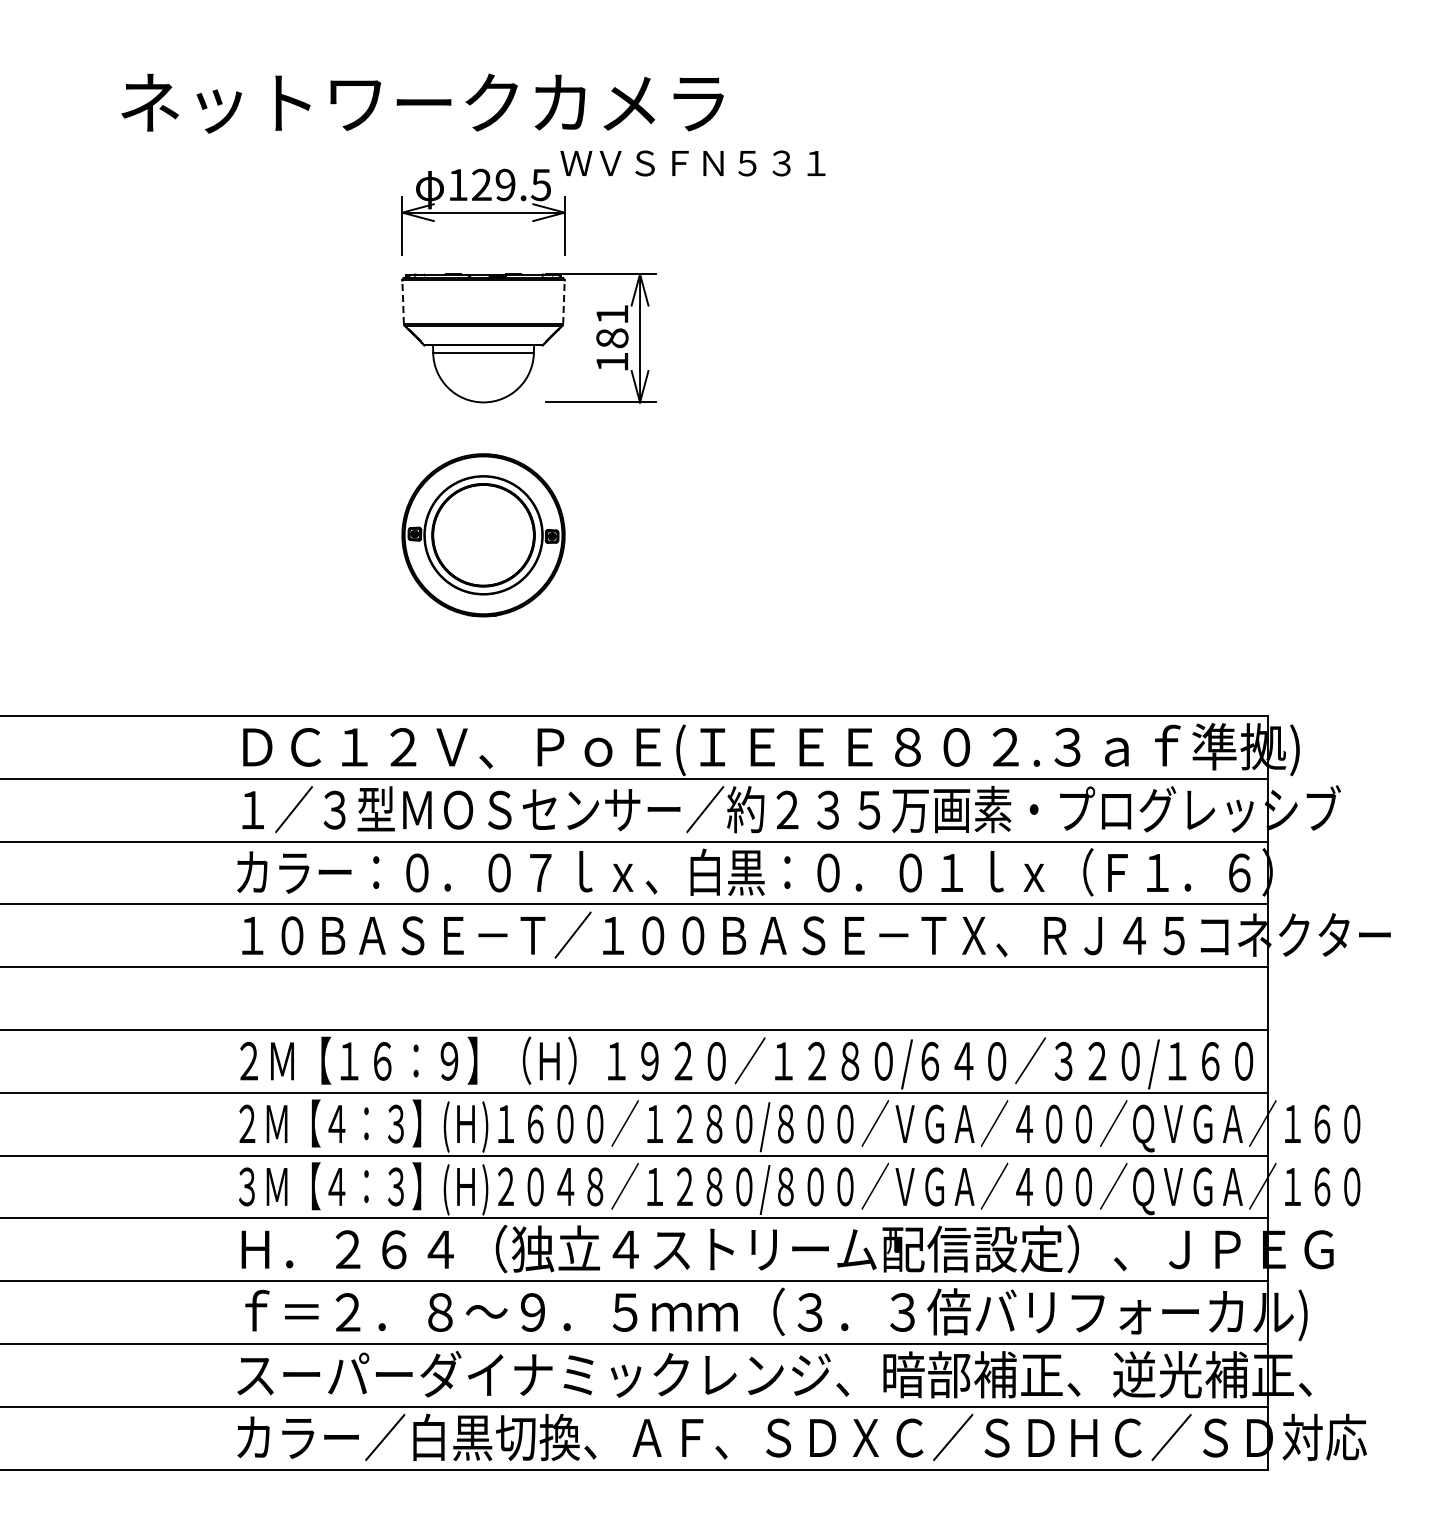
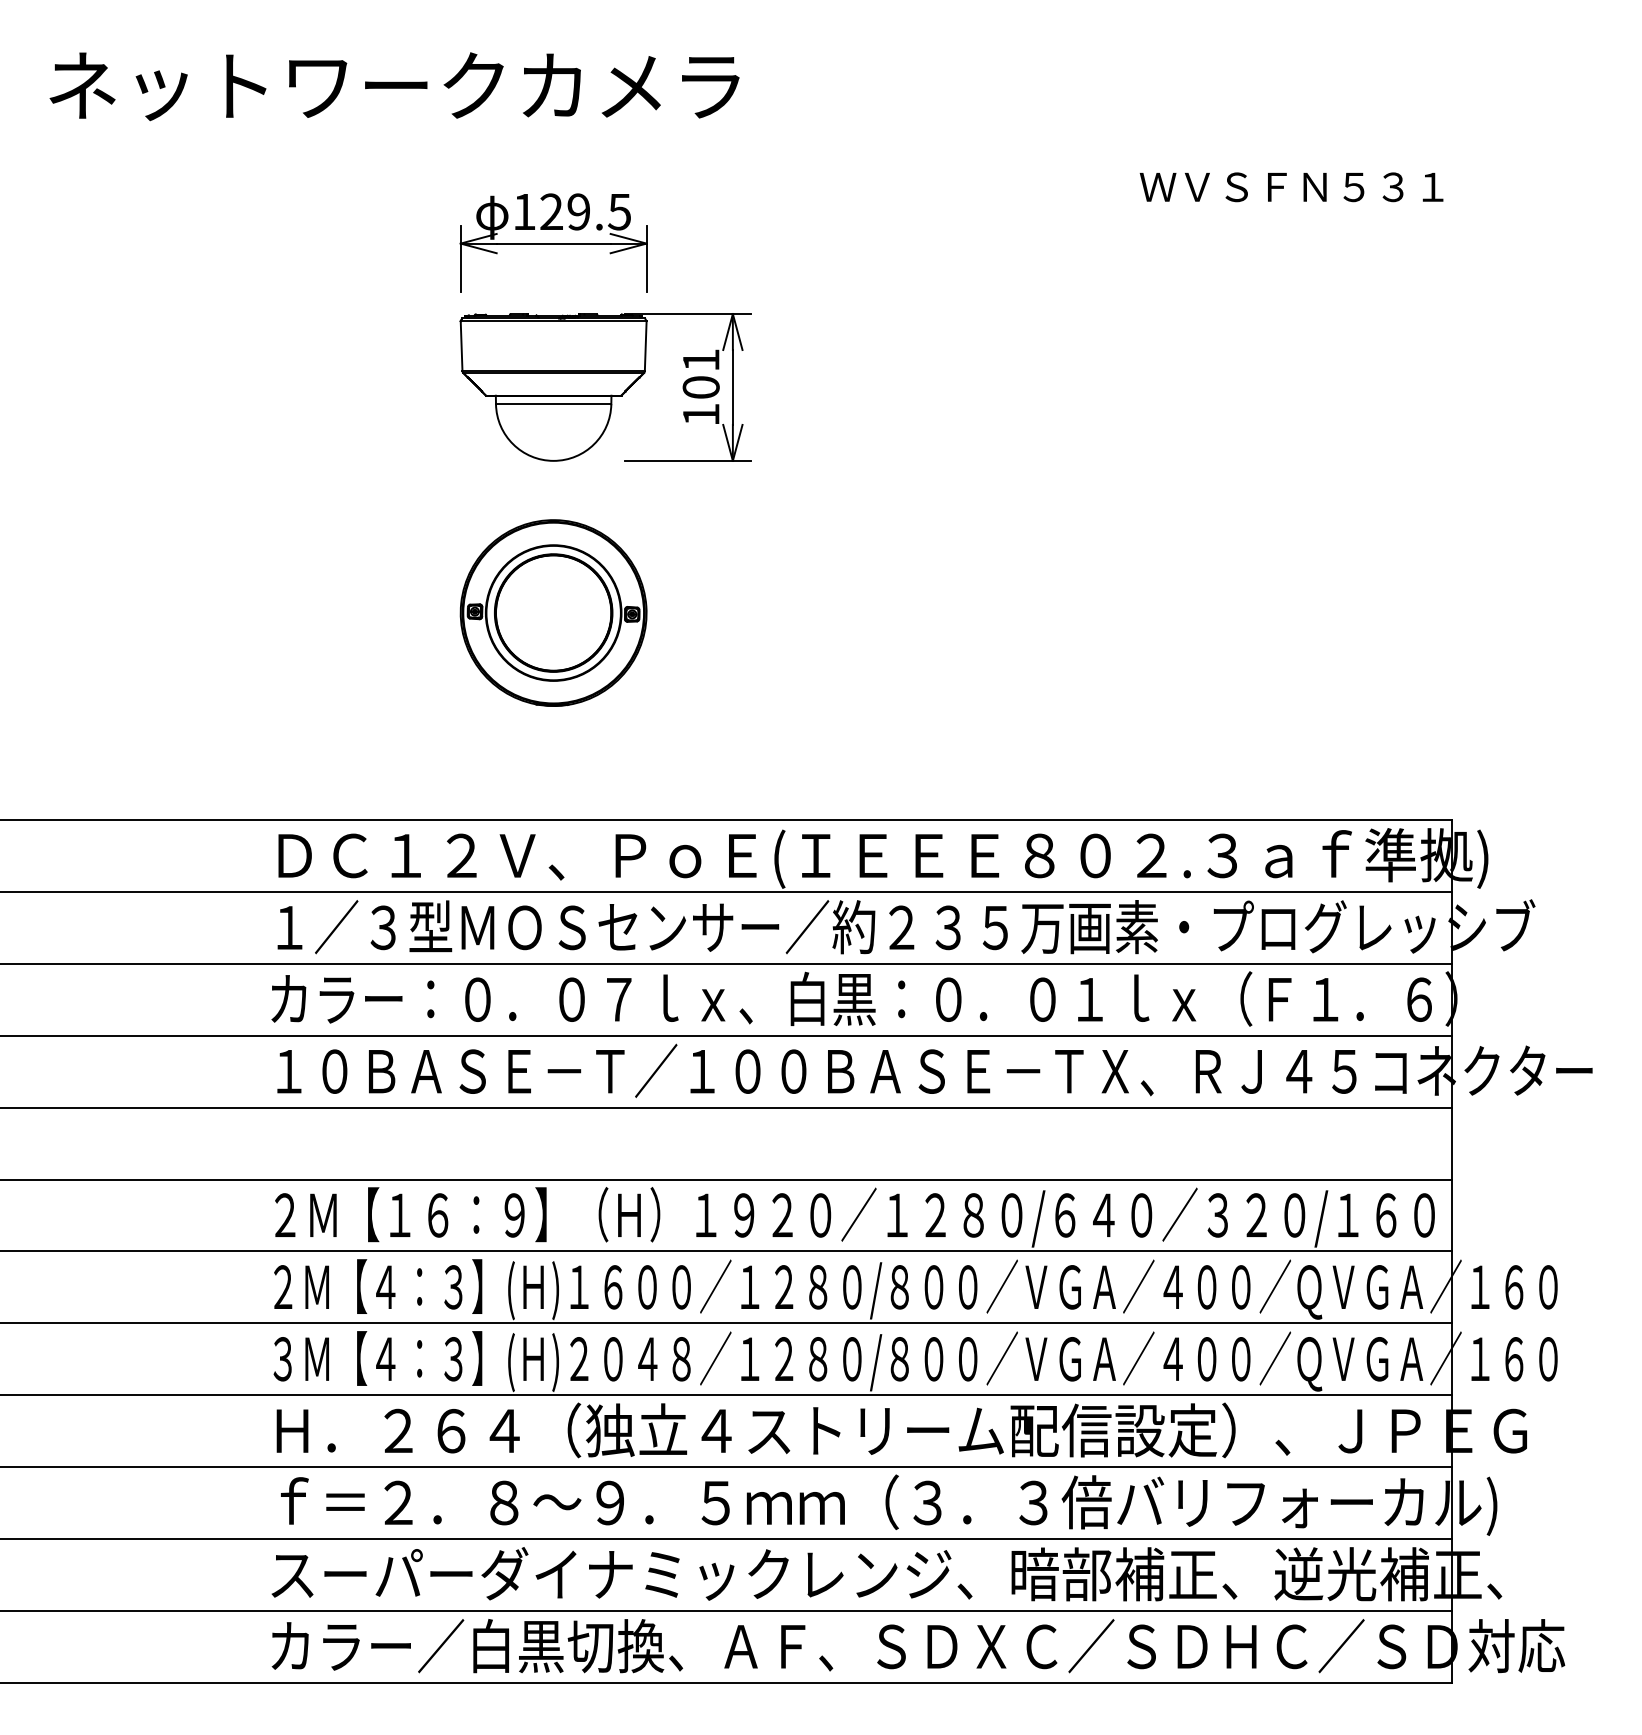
text: (422, 103) -> (394, 86), moved
text: (692, 163) -> (1291, 187), moved
line: (403, 302) -> (462, 346), dashed -> solid
line: (563, 302) -> (645, 346), dashed -> solid
text: (612, 338) -> (701, 387), 181 -> 101

